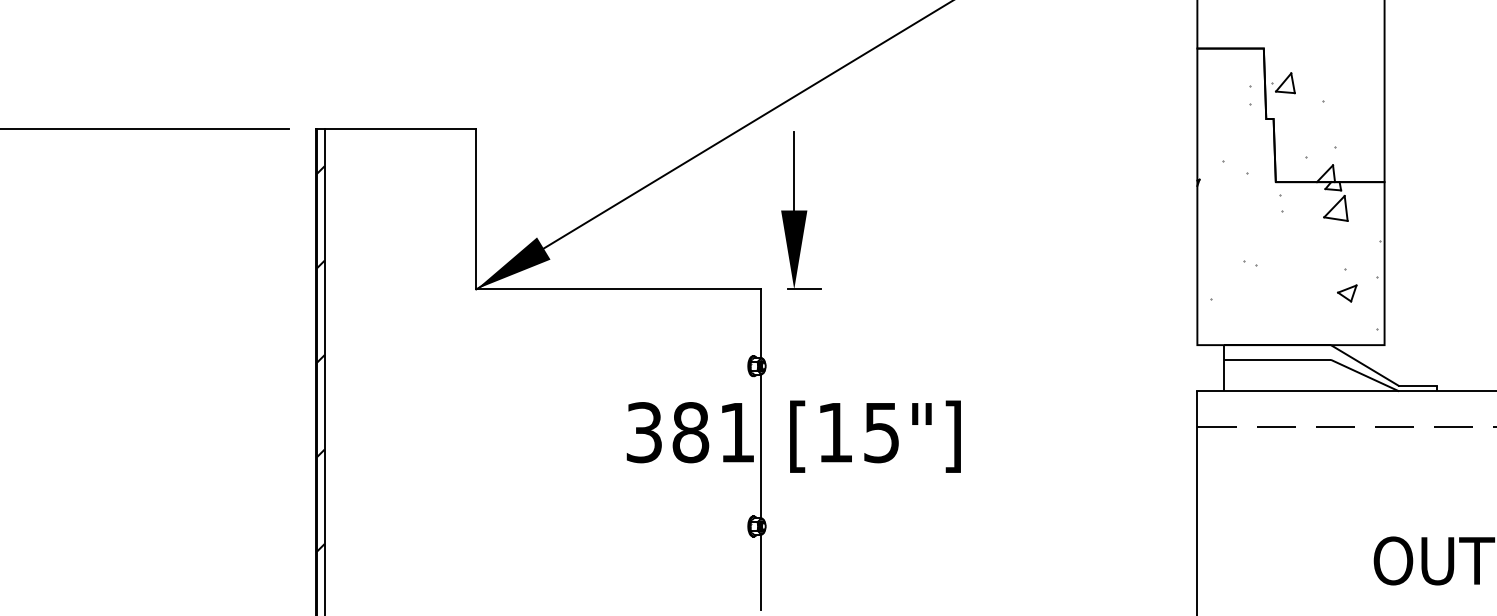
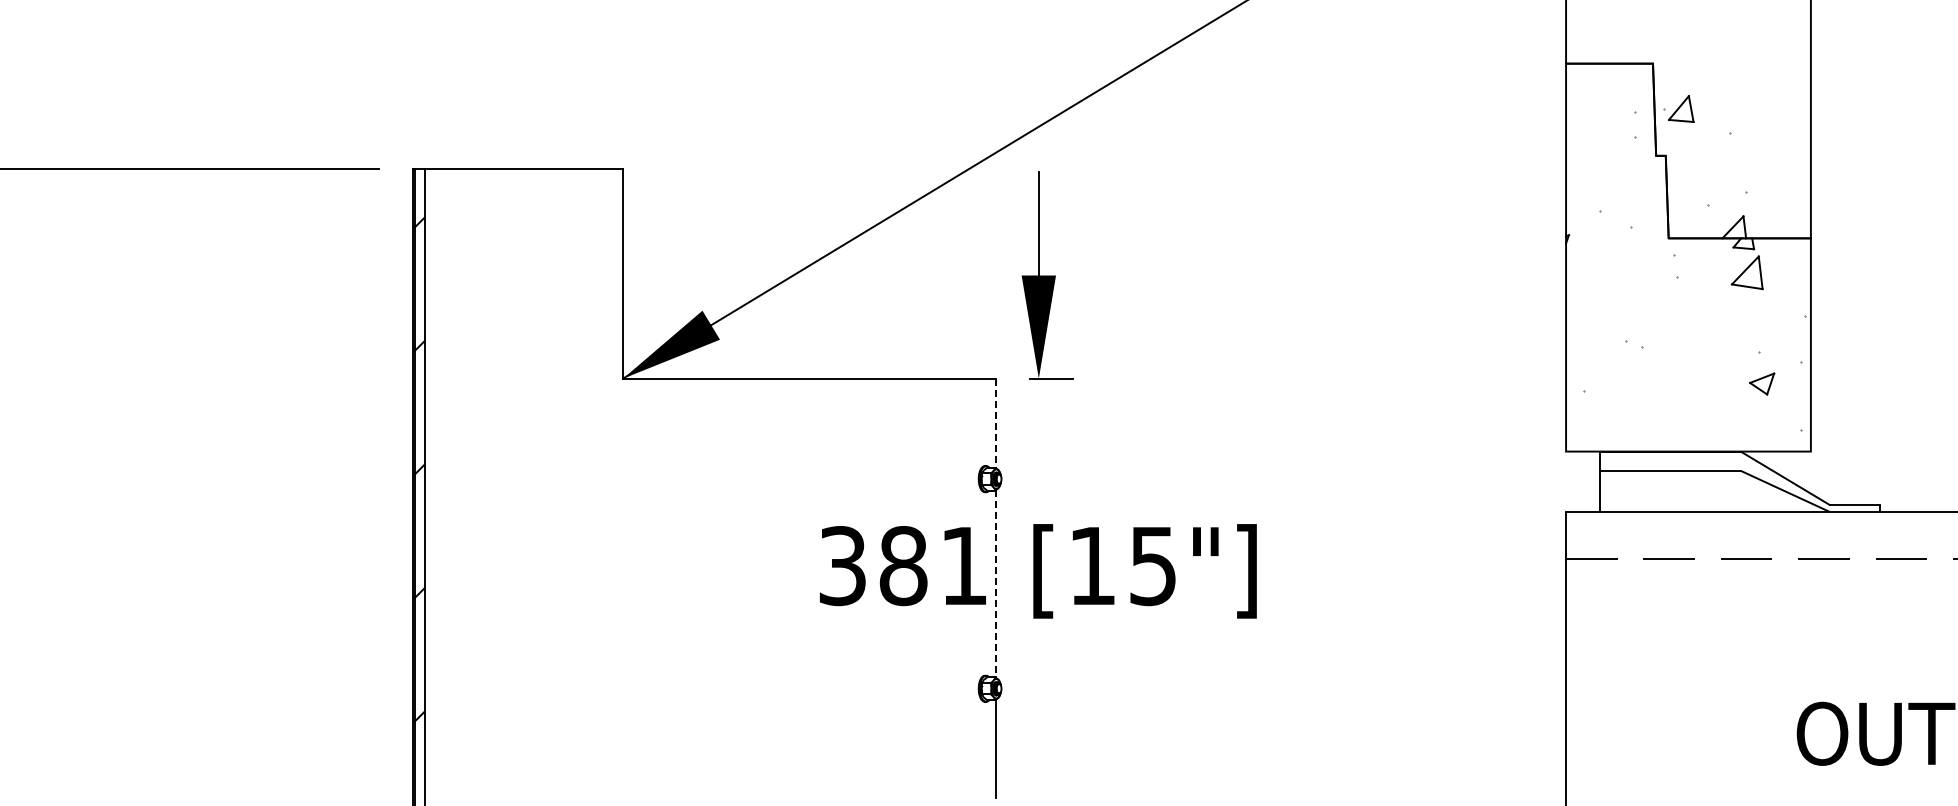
line: (761, 323) -> (995, 423), solid -> dashed
line: (761, 446) -> (995, 583), solid -> dashed

